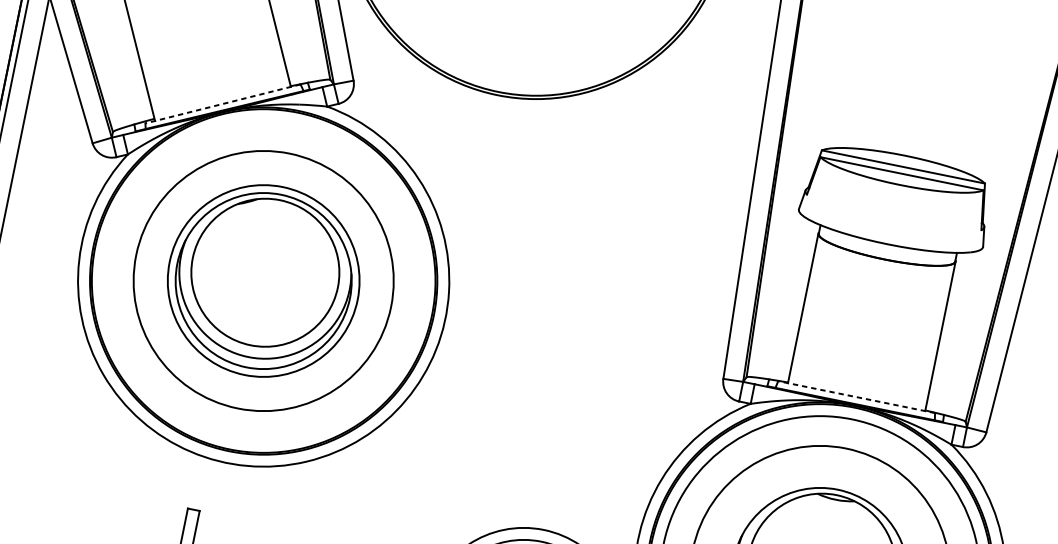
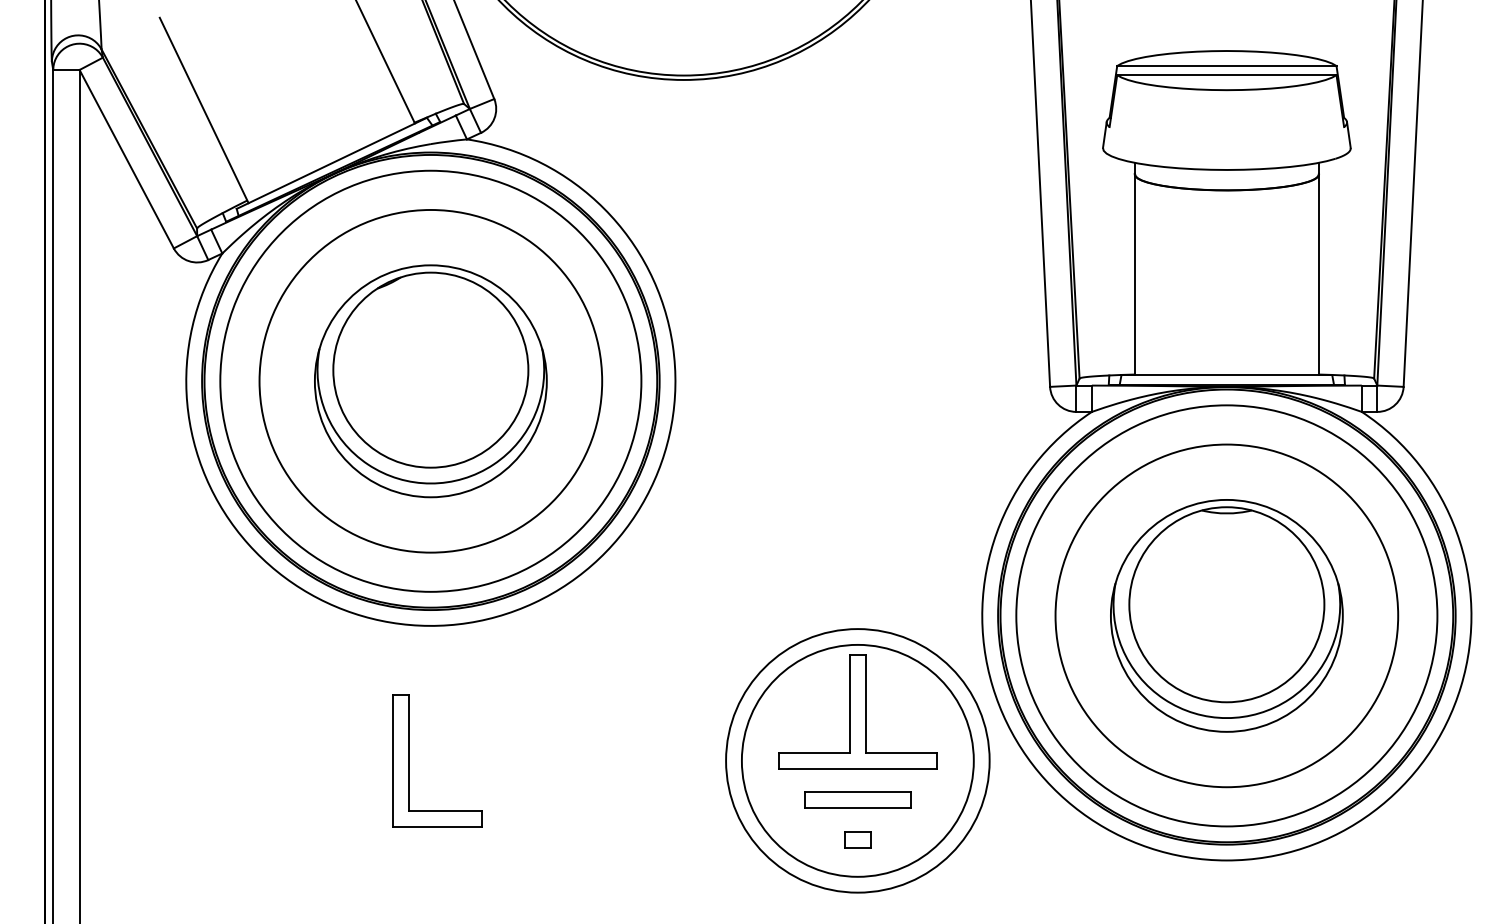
line: (222, 104) -> (331, 163), dashed -> solid
circle: (263, 280) -> (430, 380), size x1.67
line: (856, 397) -> (1226, 375), dashed -> solid

